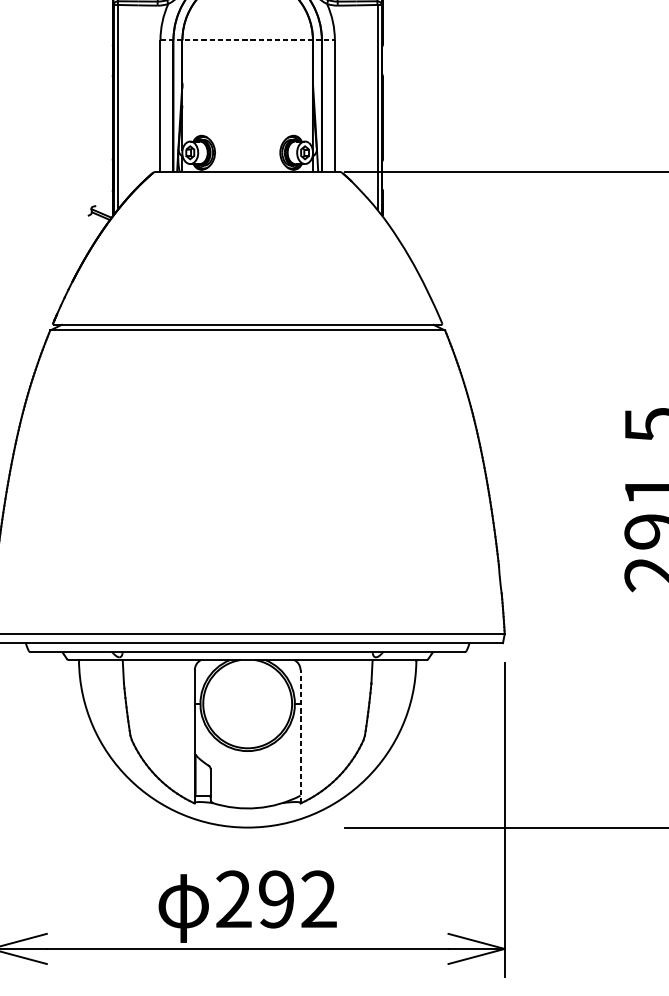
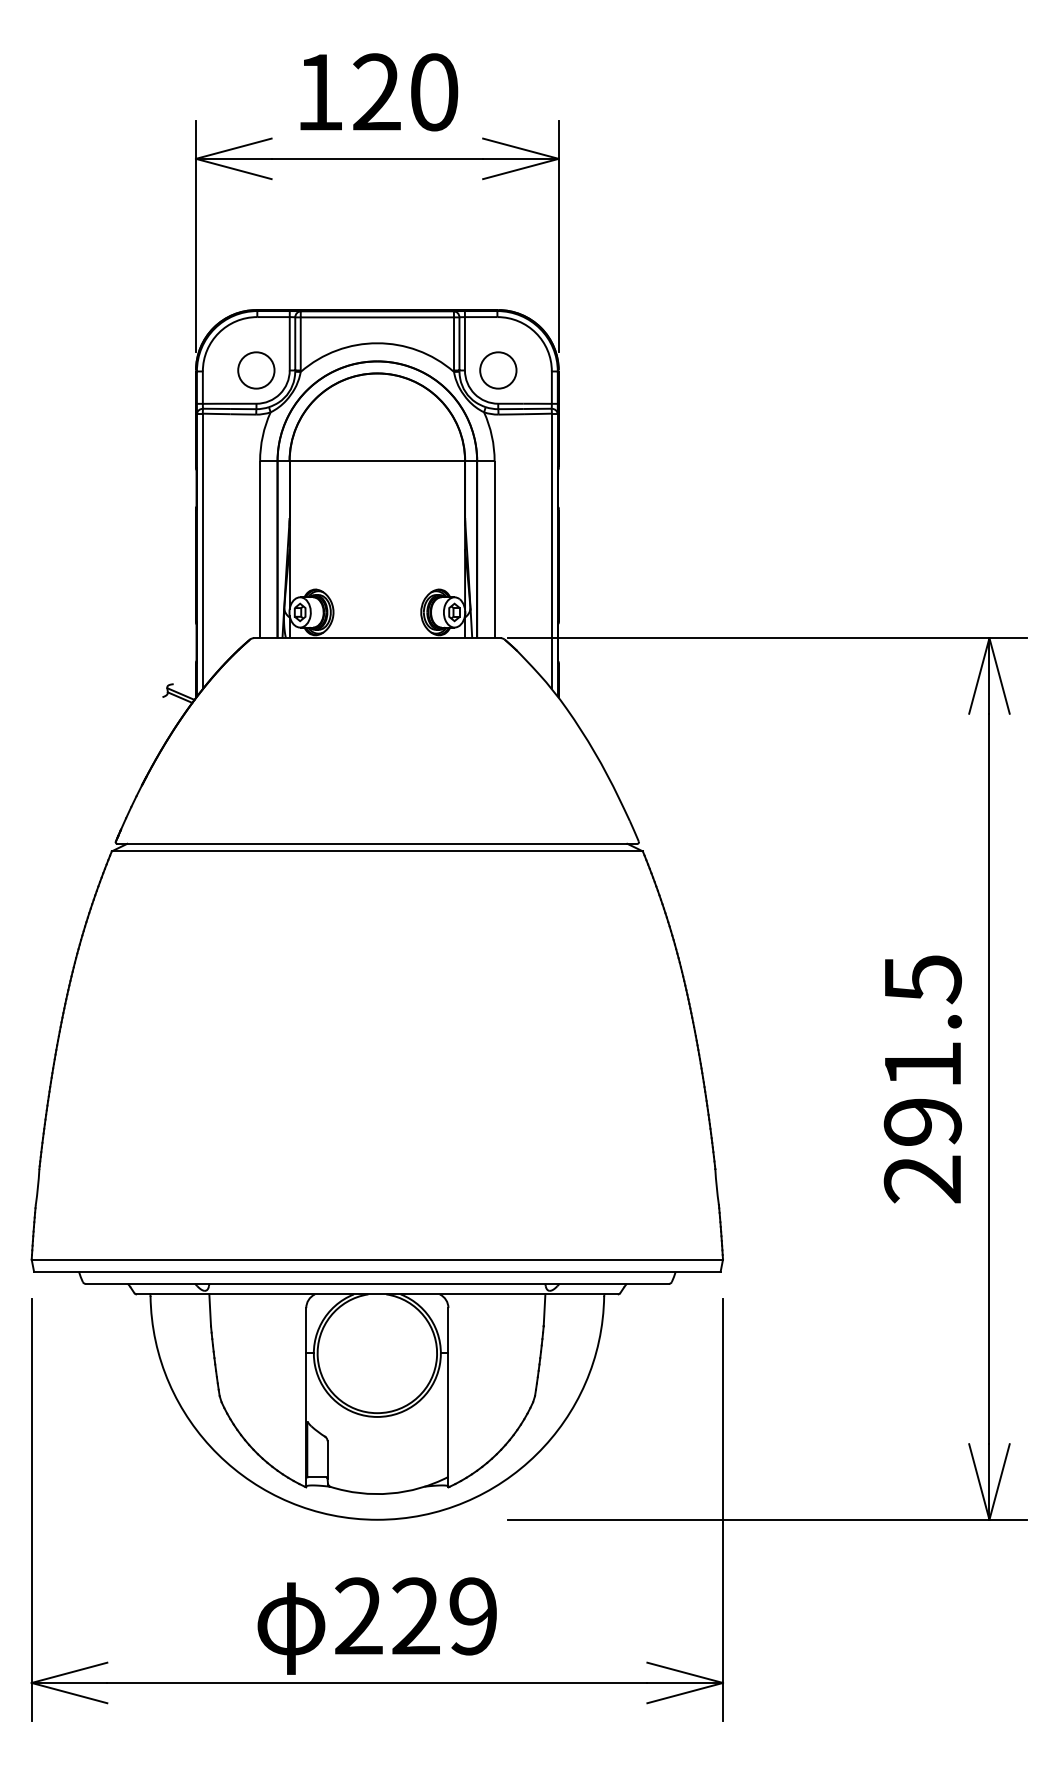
line: (247, 40) -> (377, 461), dashed -> solid
line: (300, 736) -> (448, 1397), dashed -> solid
text: (297, 899) -> (444, 1616), 292 -> 229

